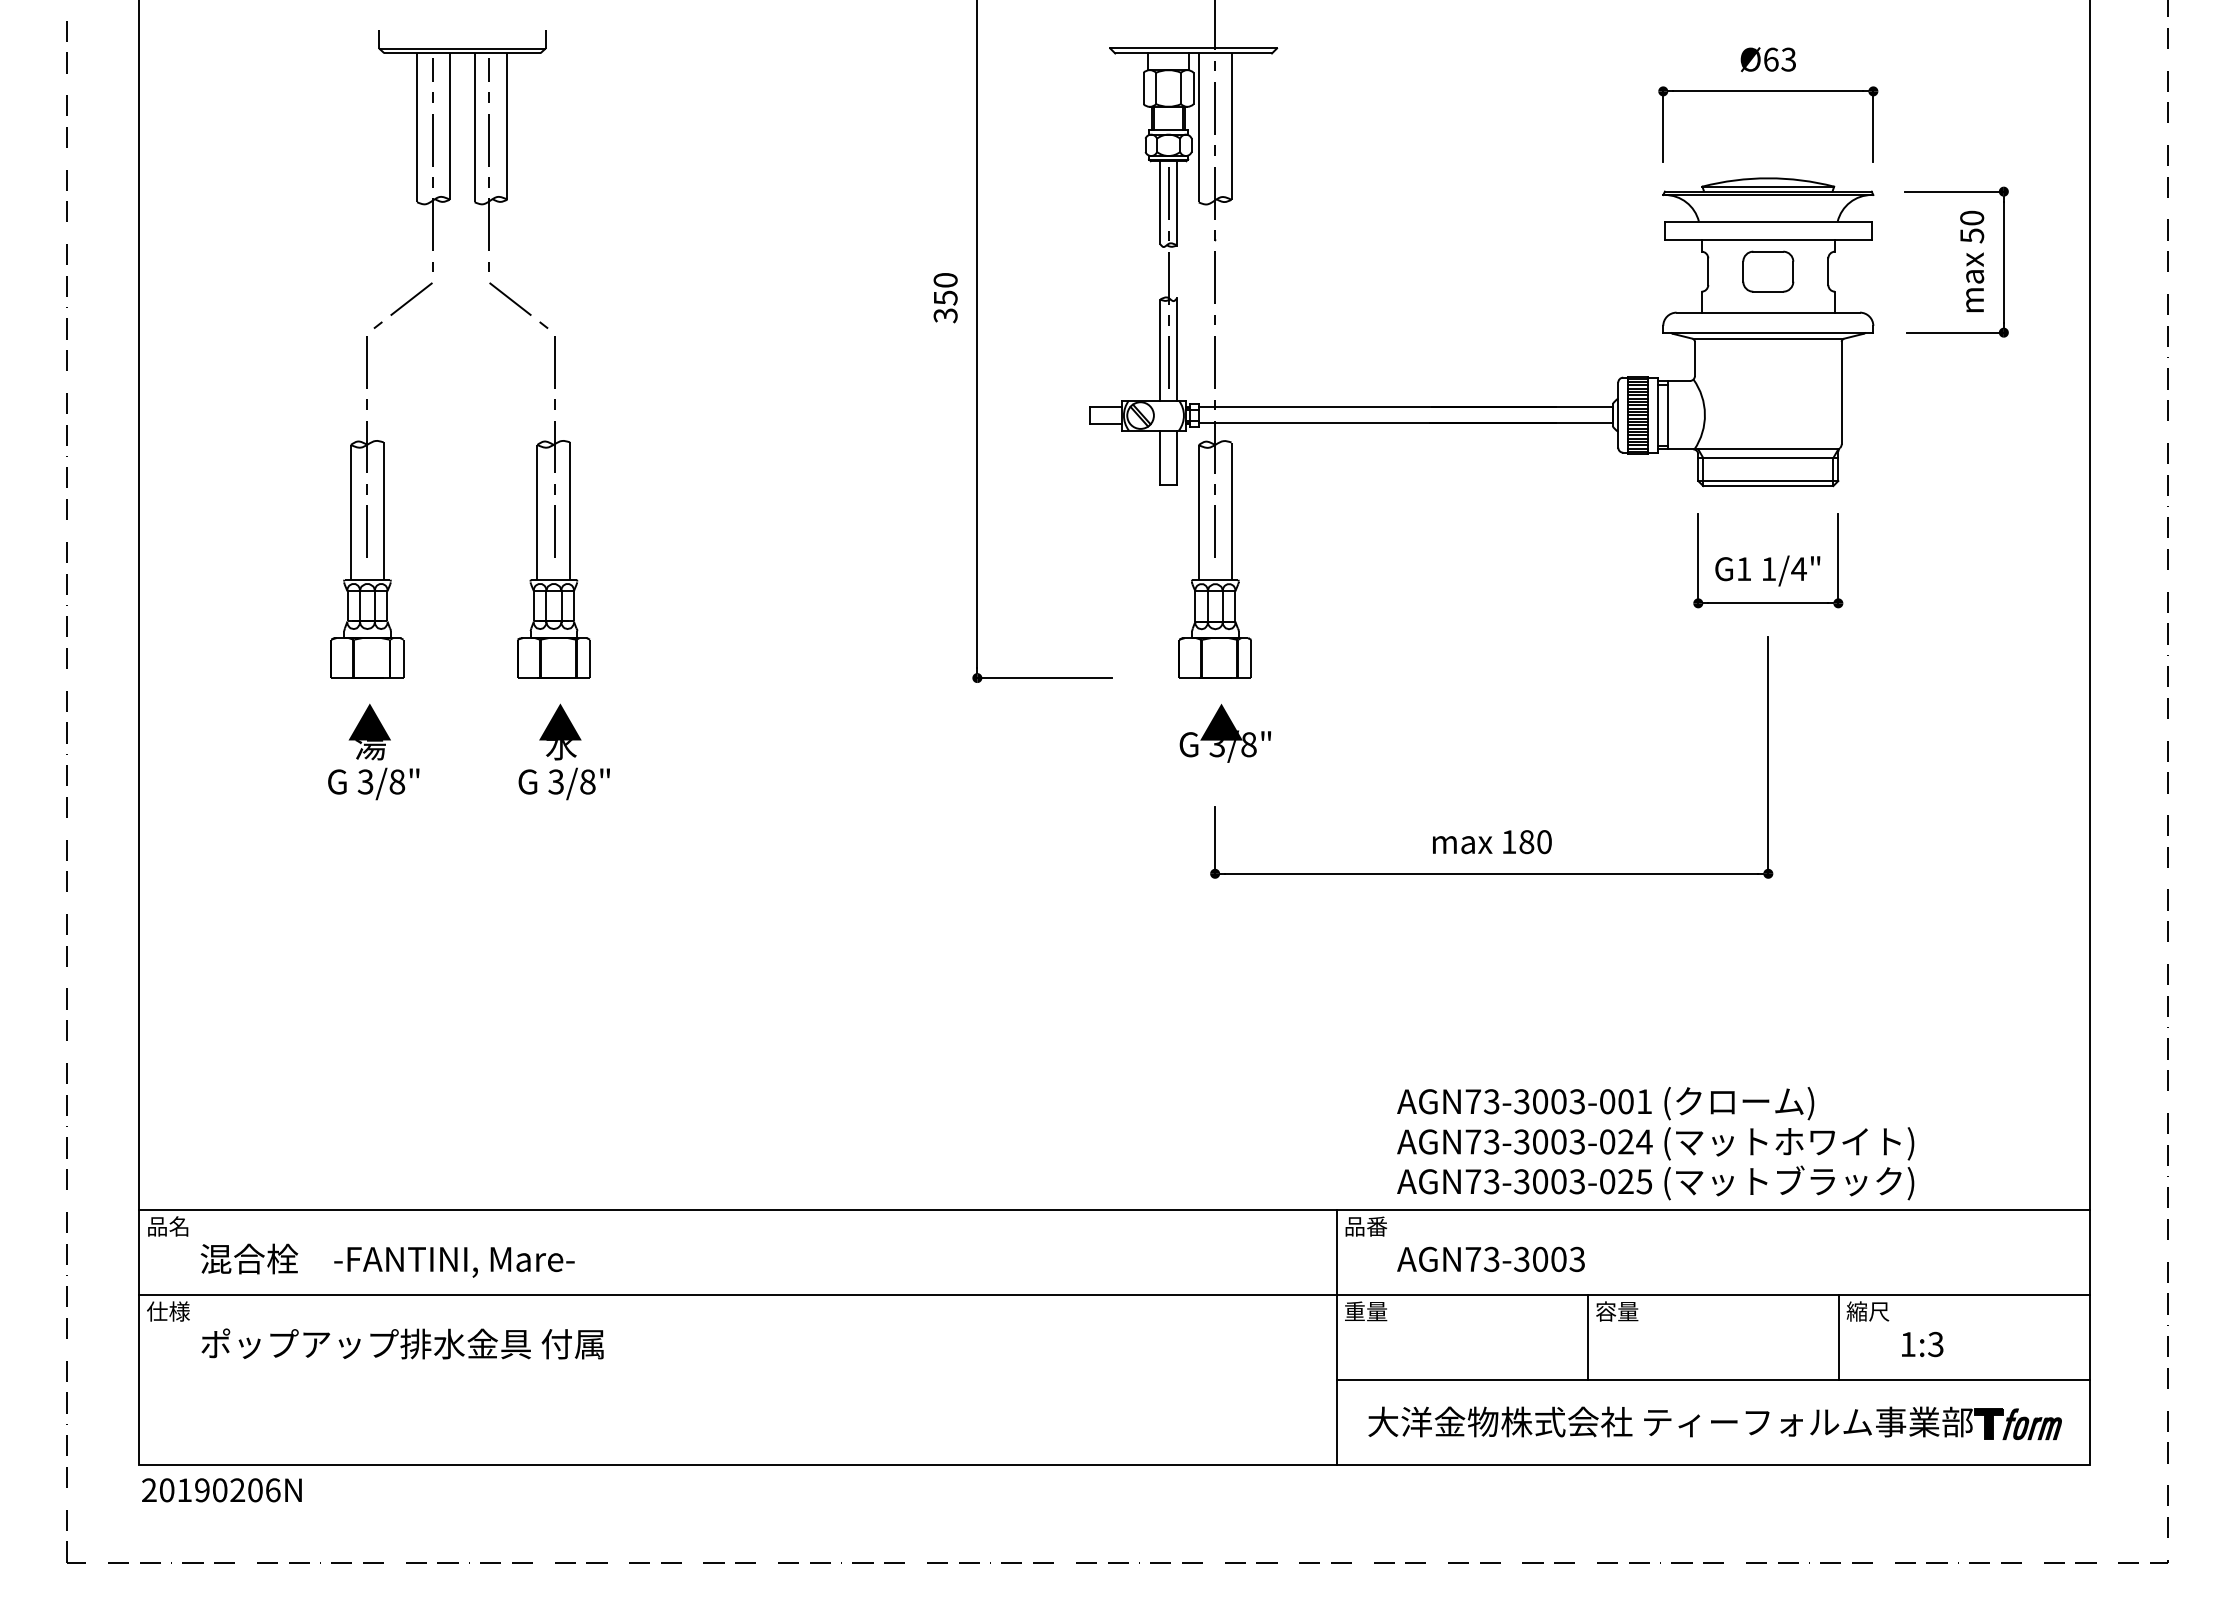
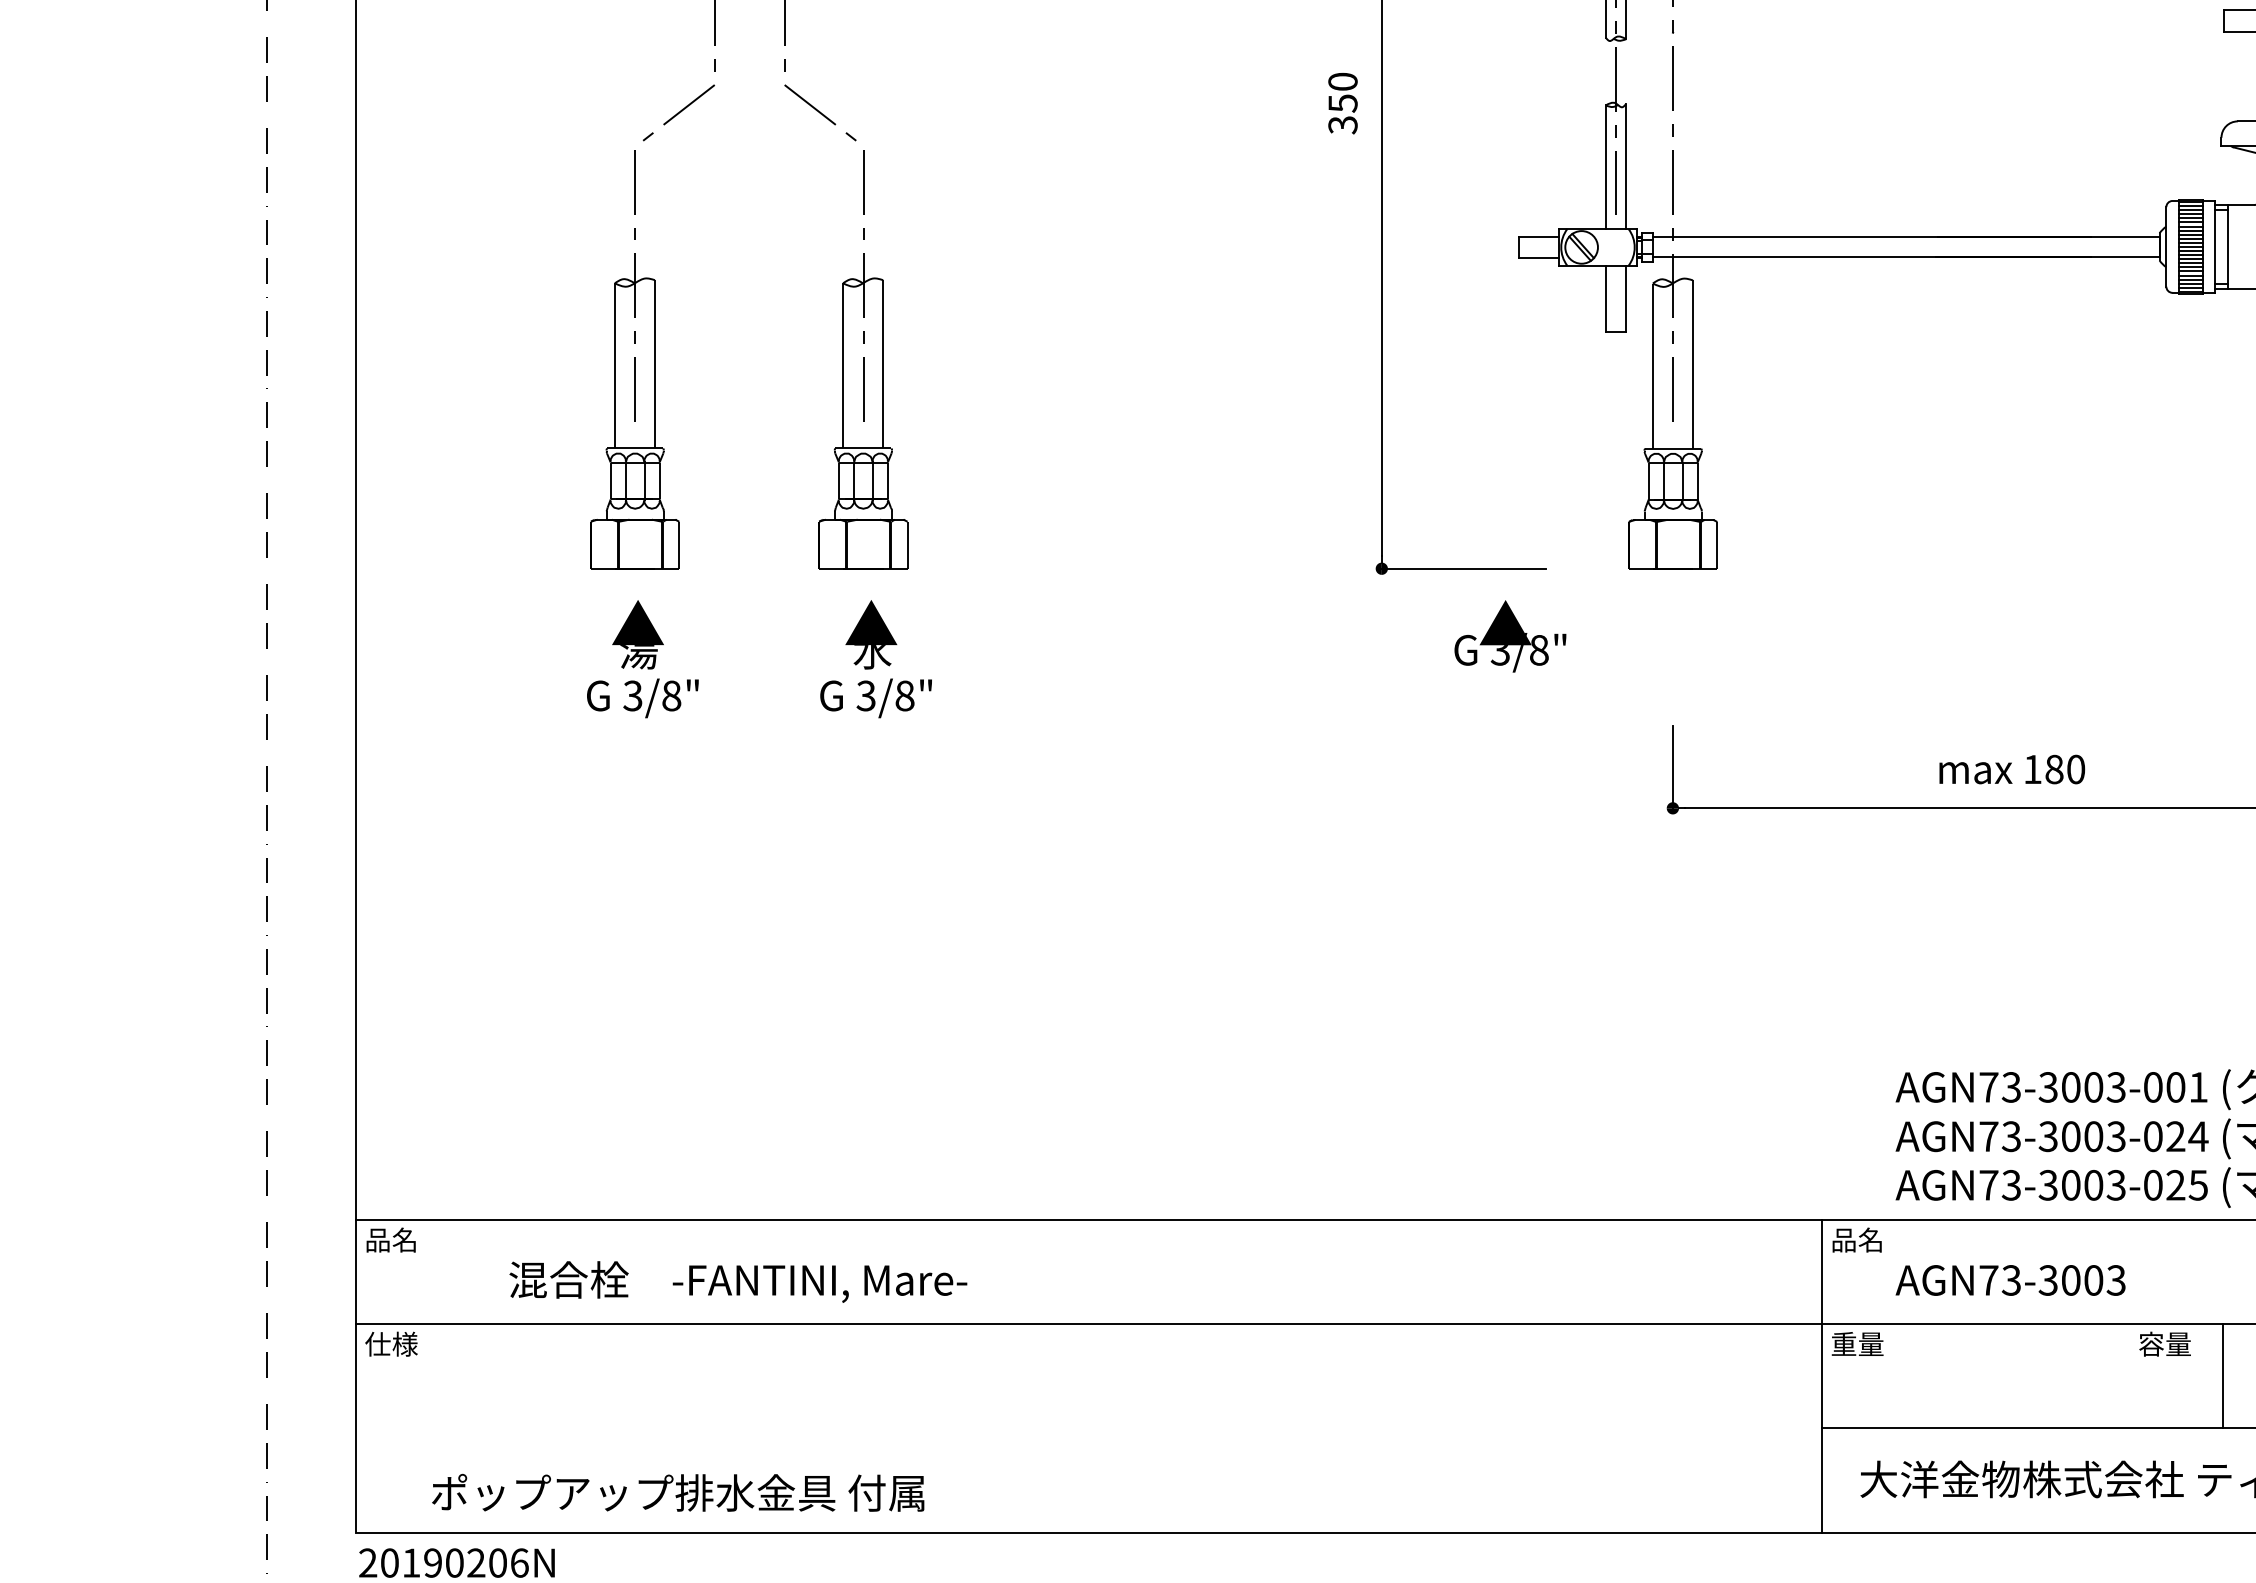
text: (1224, 733) -> (1509, 636), moved
text: (1377, 1226) -> (1871, 1240), 品番 -> 品名
text: (387, 1260) -> (738, 1281), moved
line: (1587, 1337) -> (2222, 1376), moved
text: (402, 1343) -> (678, 1492), moved

